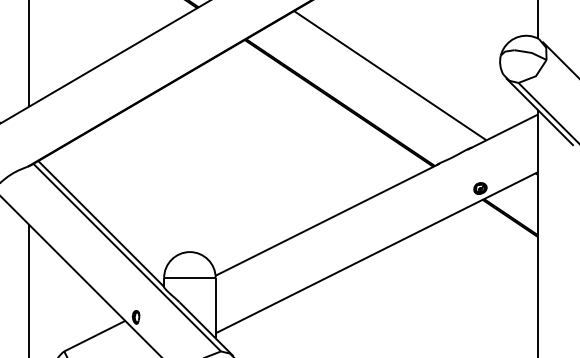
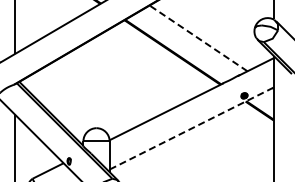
line: (390, 75) -> (198, 38), solid -> dashed
line: (376, 252) -> (191, 128), solid -> dashed

